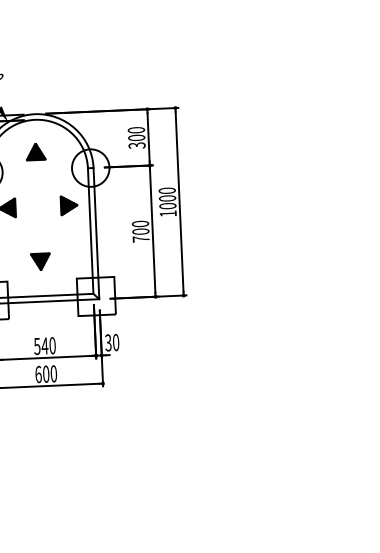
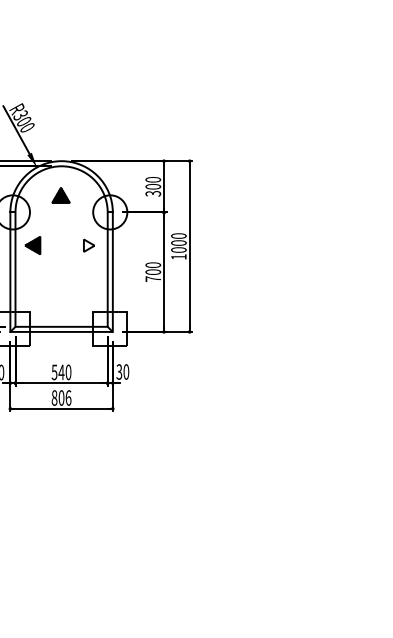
part: (68, 205) -> (88, 245), size x0.7
part: (40, 261) -> (60, 295), removed
text: (46, 373) -> (61, 397), 600 -> 806

